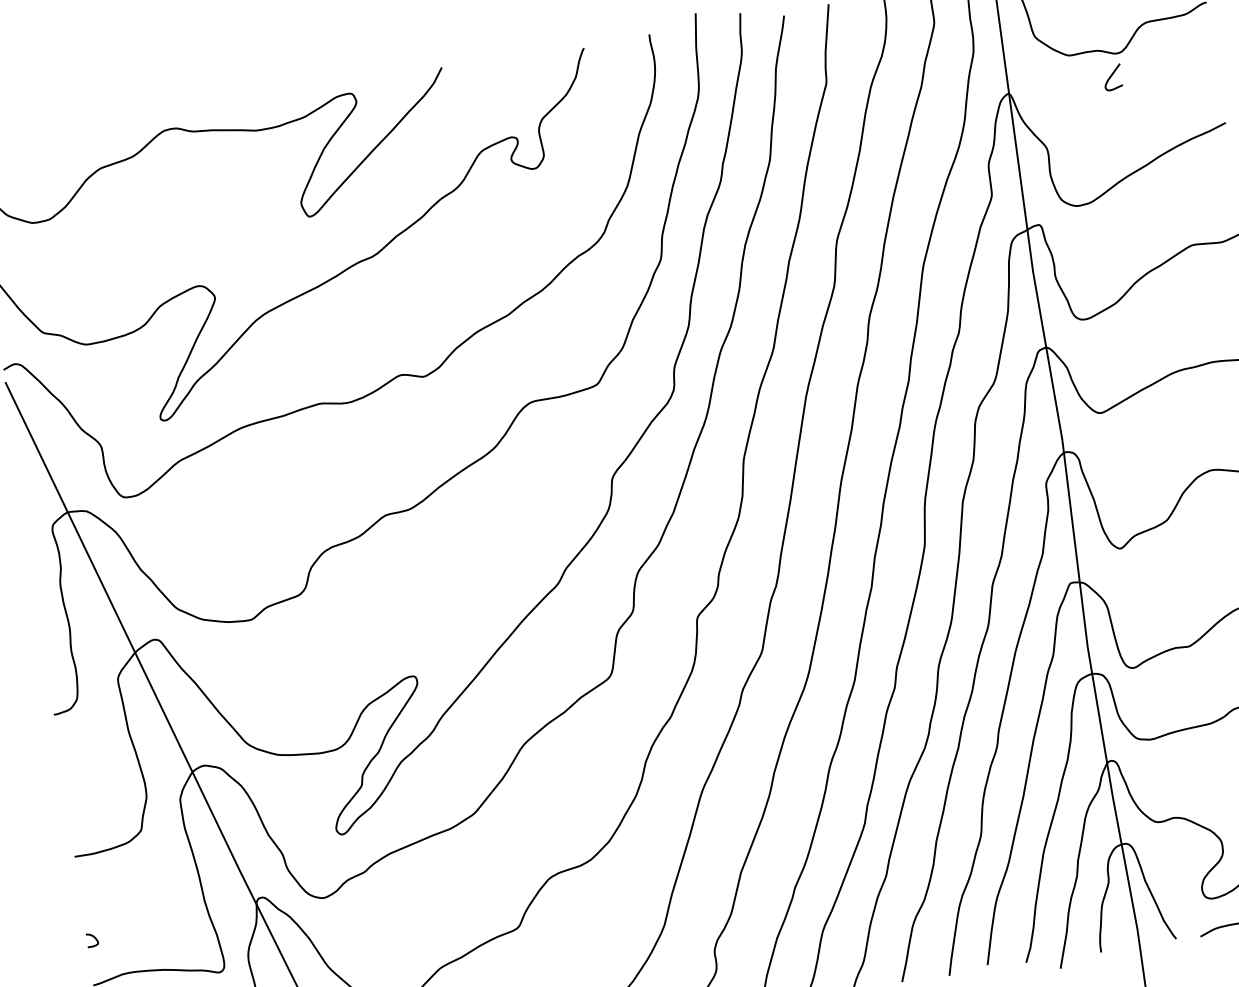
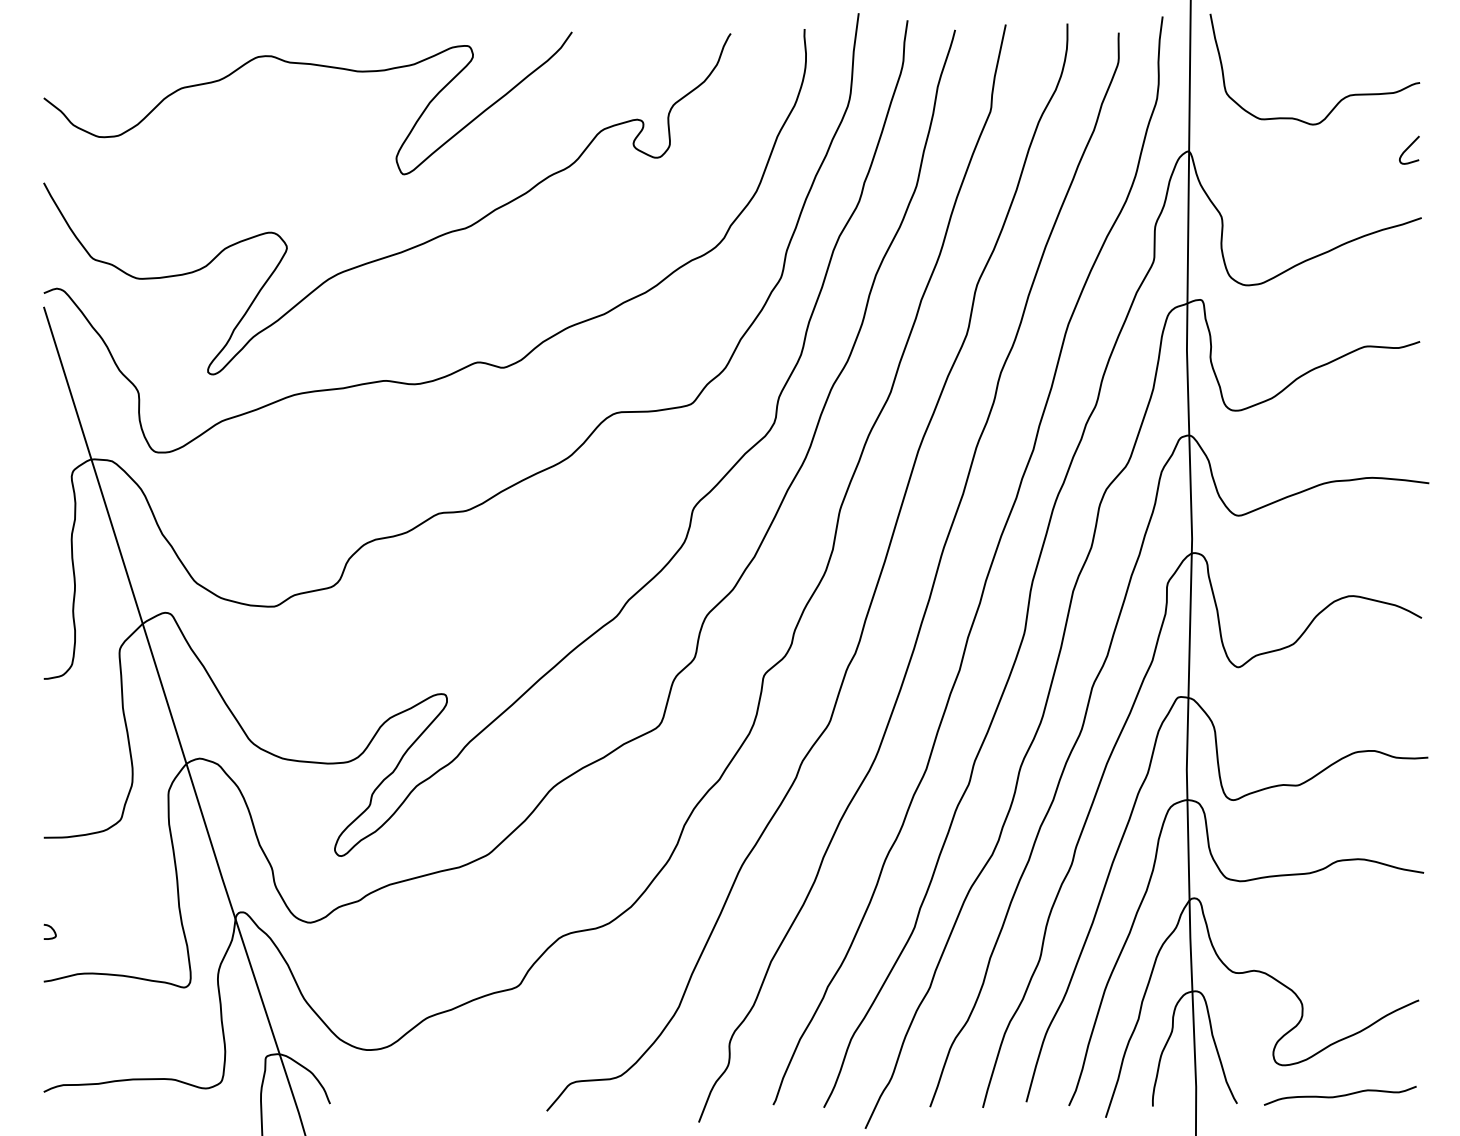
curve: (1111, 76) -> (1408, 148), moved

